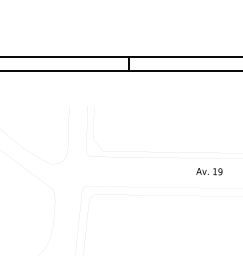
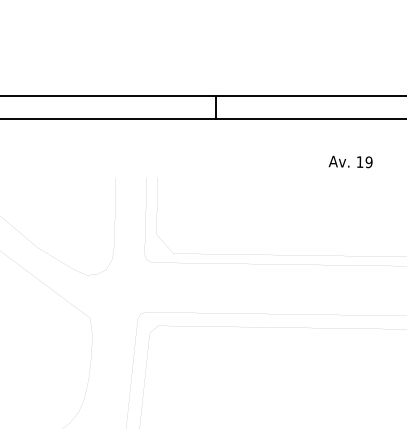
text: (209, 171) -> (350, 161), moved

